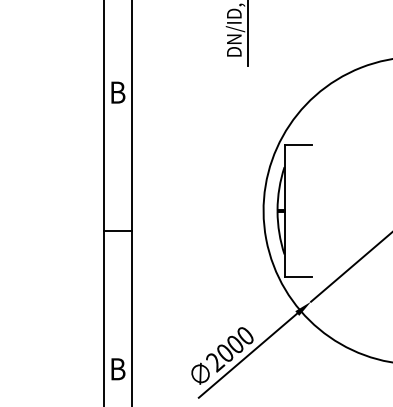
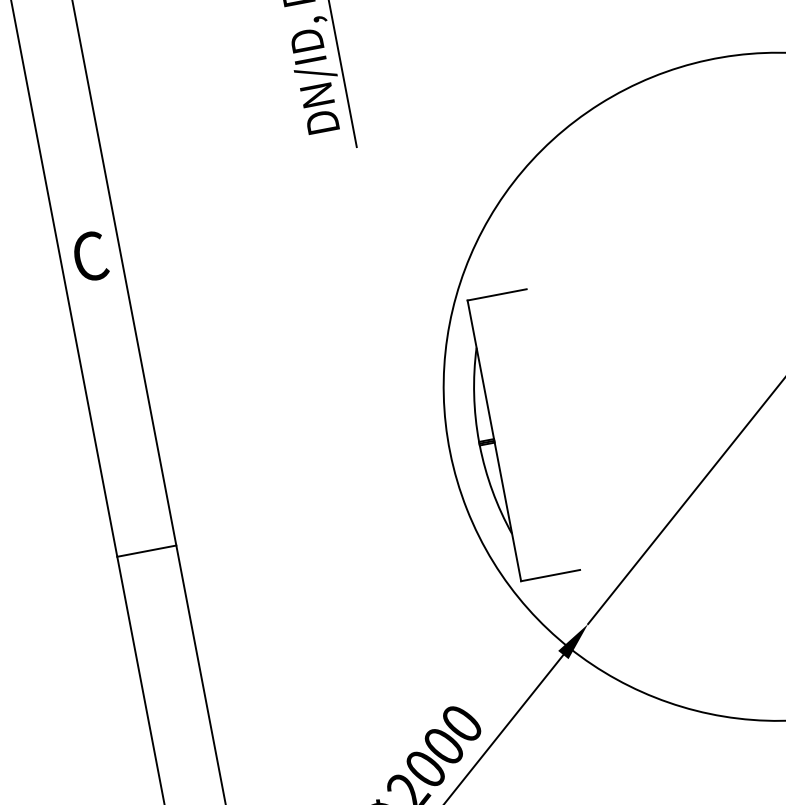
text: (117, 92) -> (89, 256), B -> C

